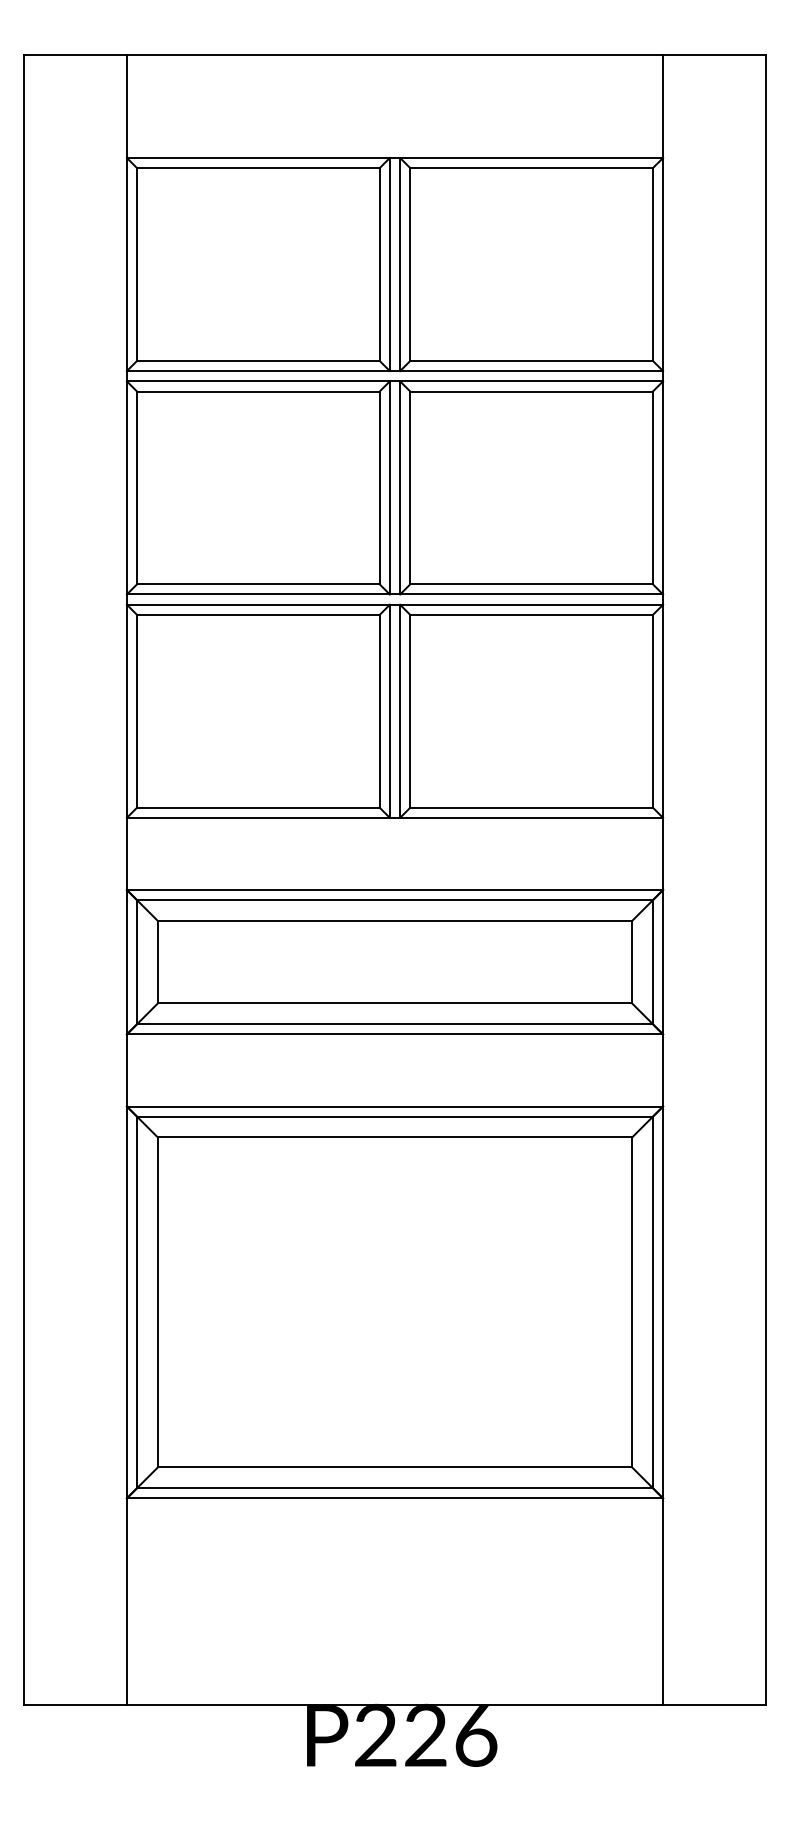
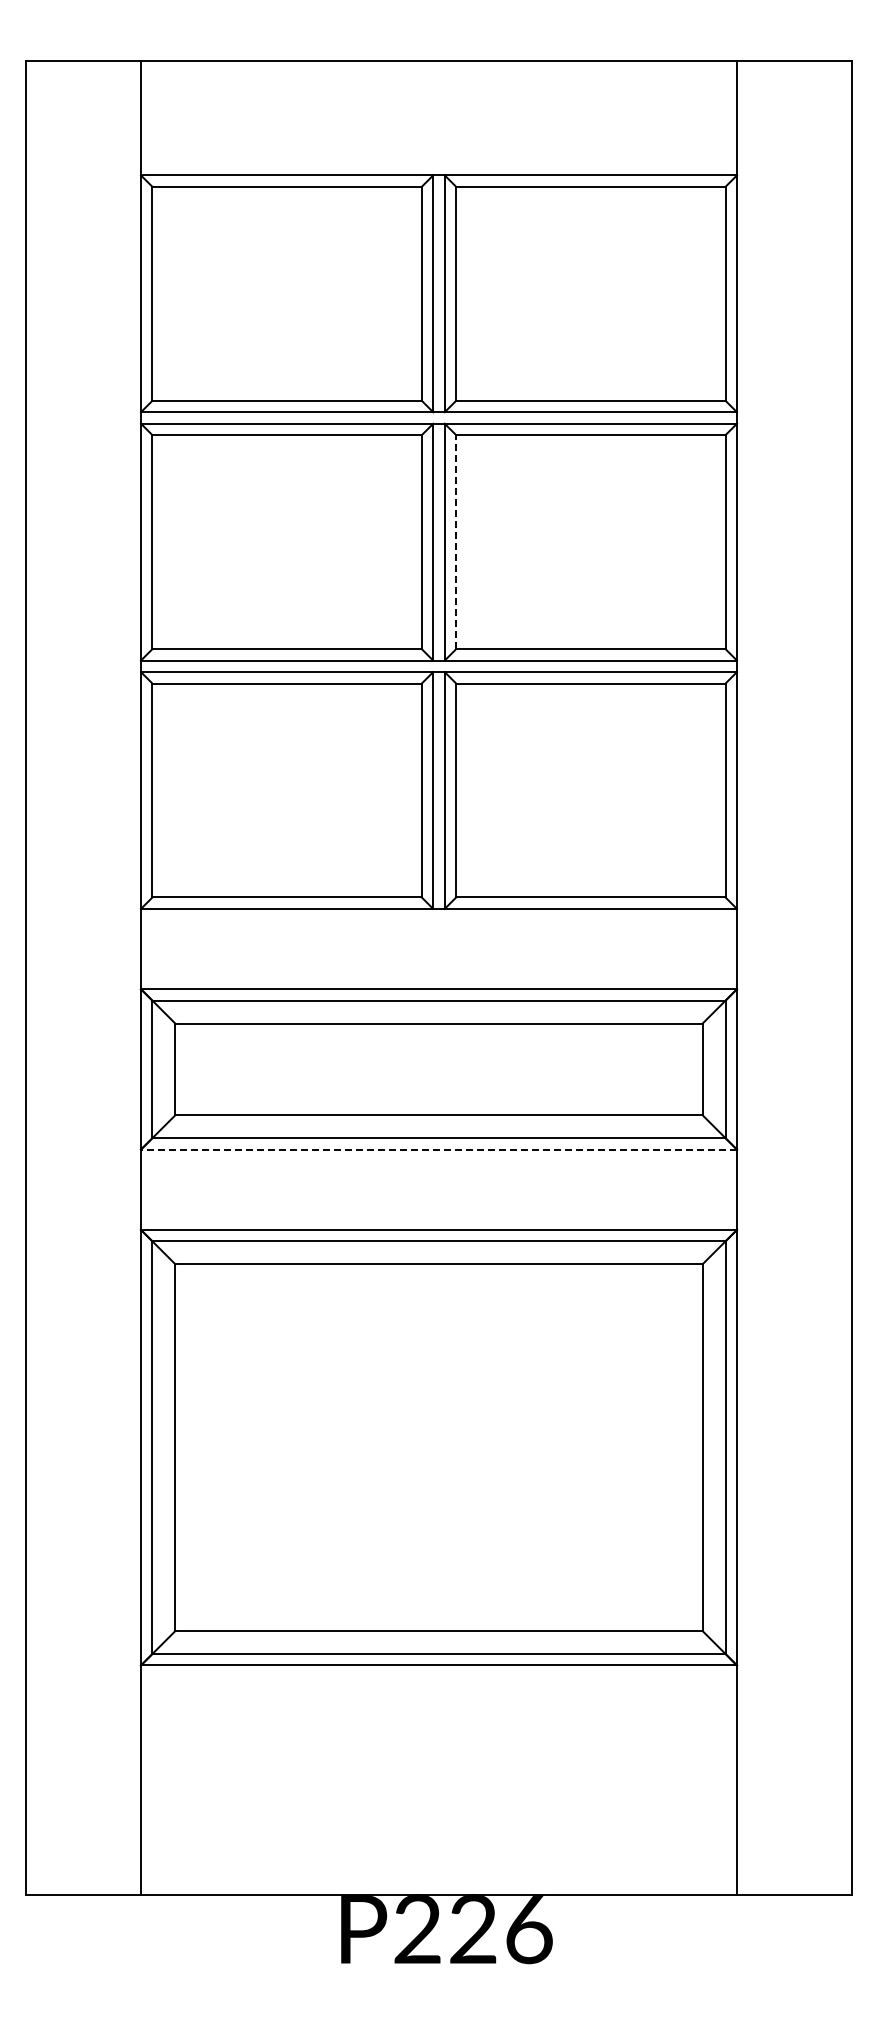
line: (410, 488) -> (456, 542), solid -> dashed
line: (394, 1034) -> (438, 1149), solid -> dashed

